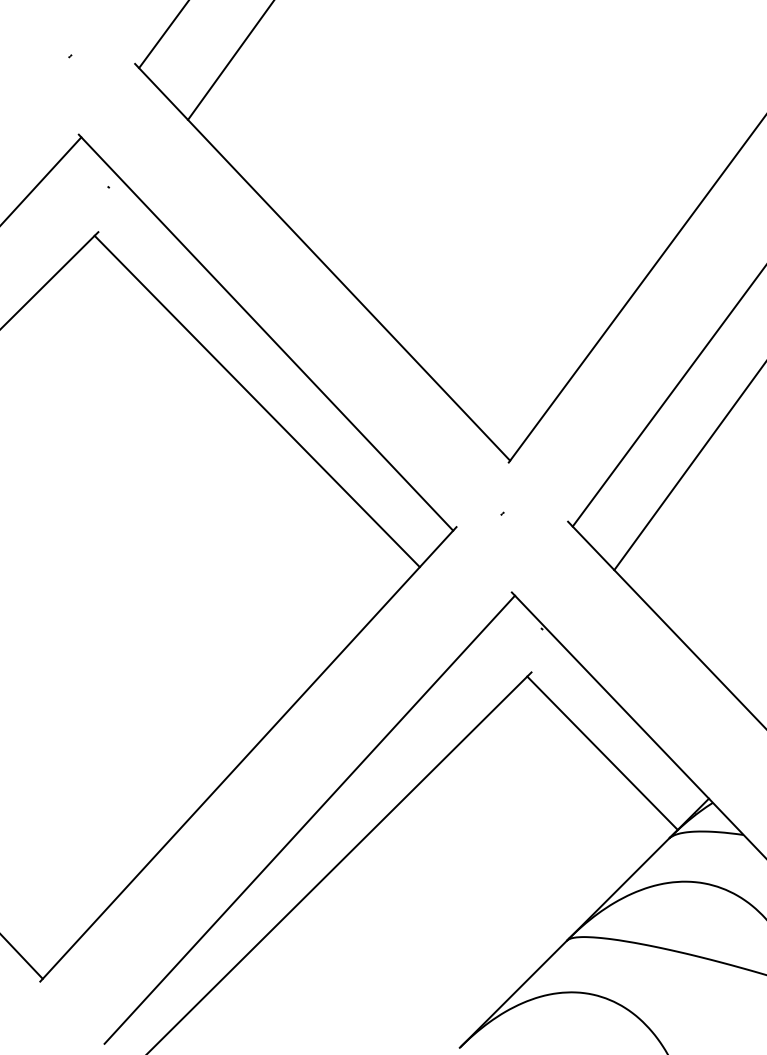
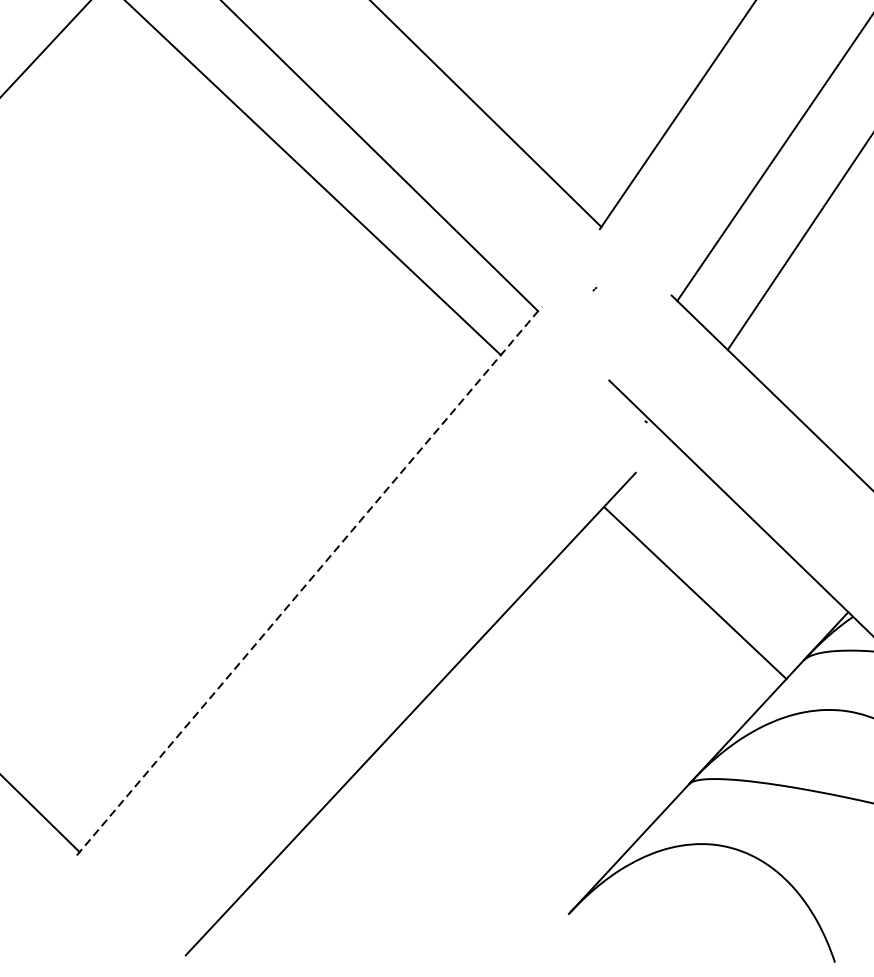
line: (602, 752) -> (695, 592), moved
line: (248, 753) -> (309, 580), solid -> dashed
line: (309, 819) -> (383, 654), removed

